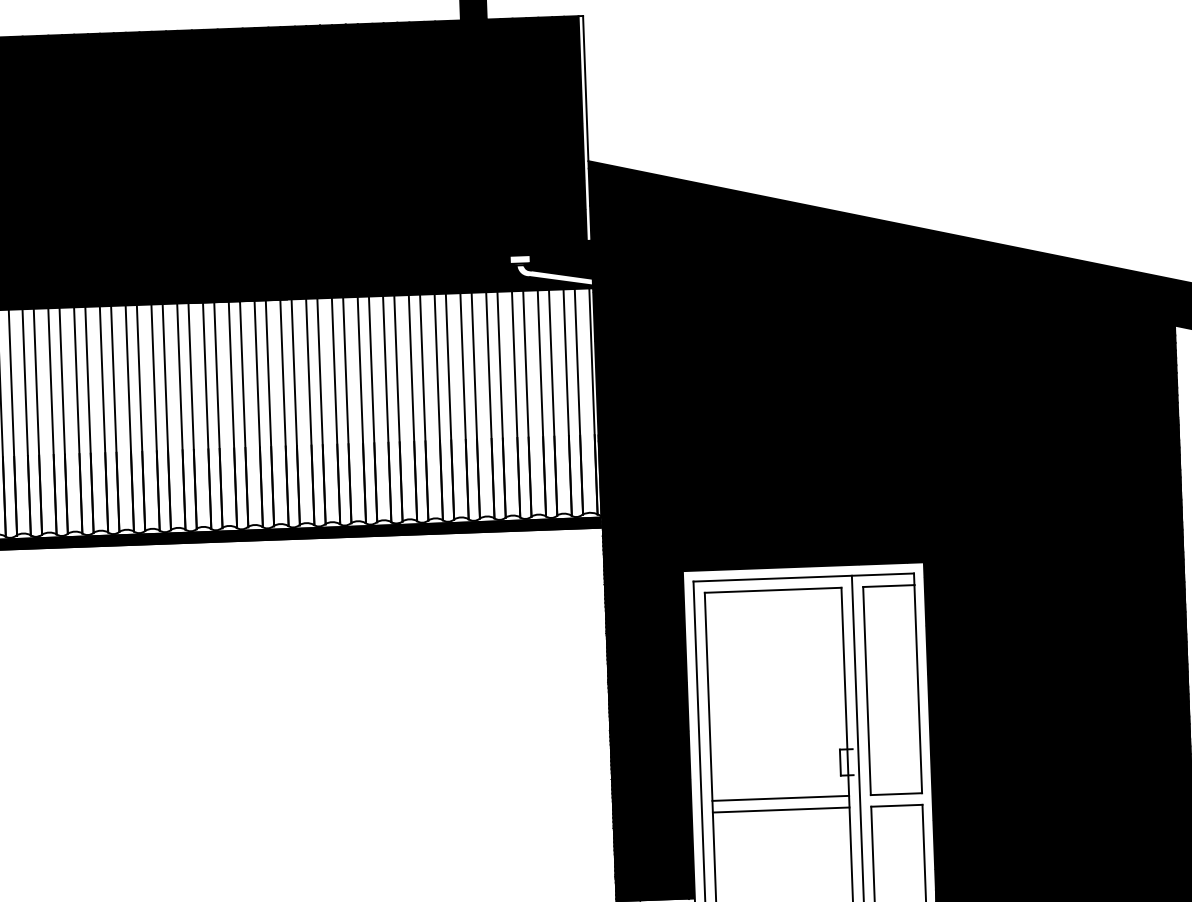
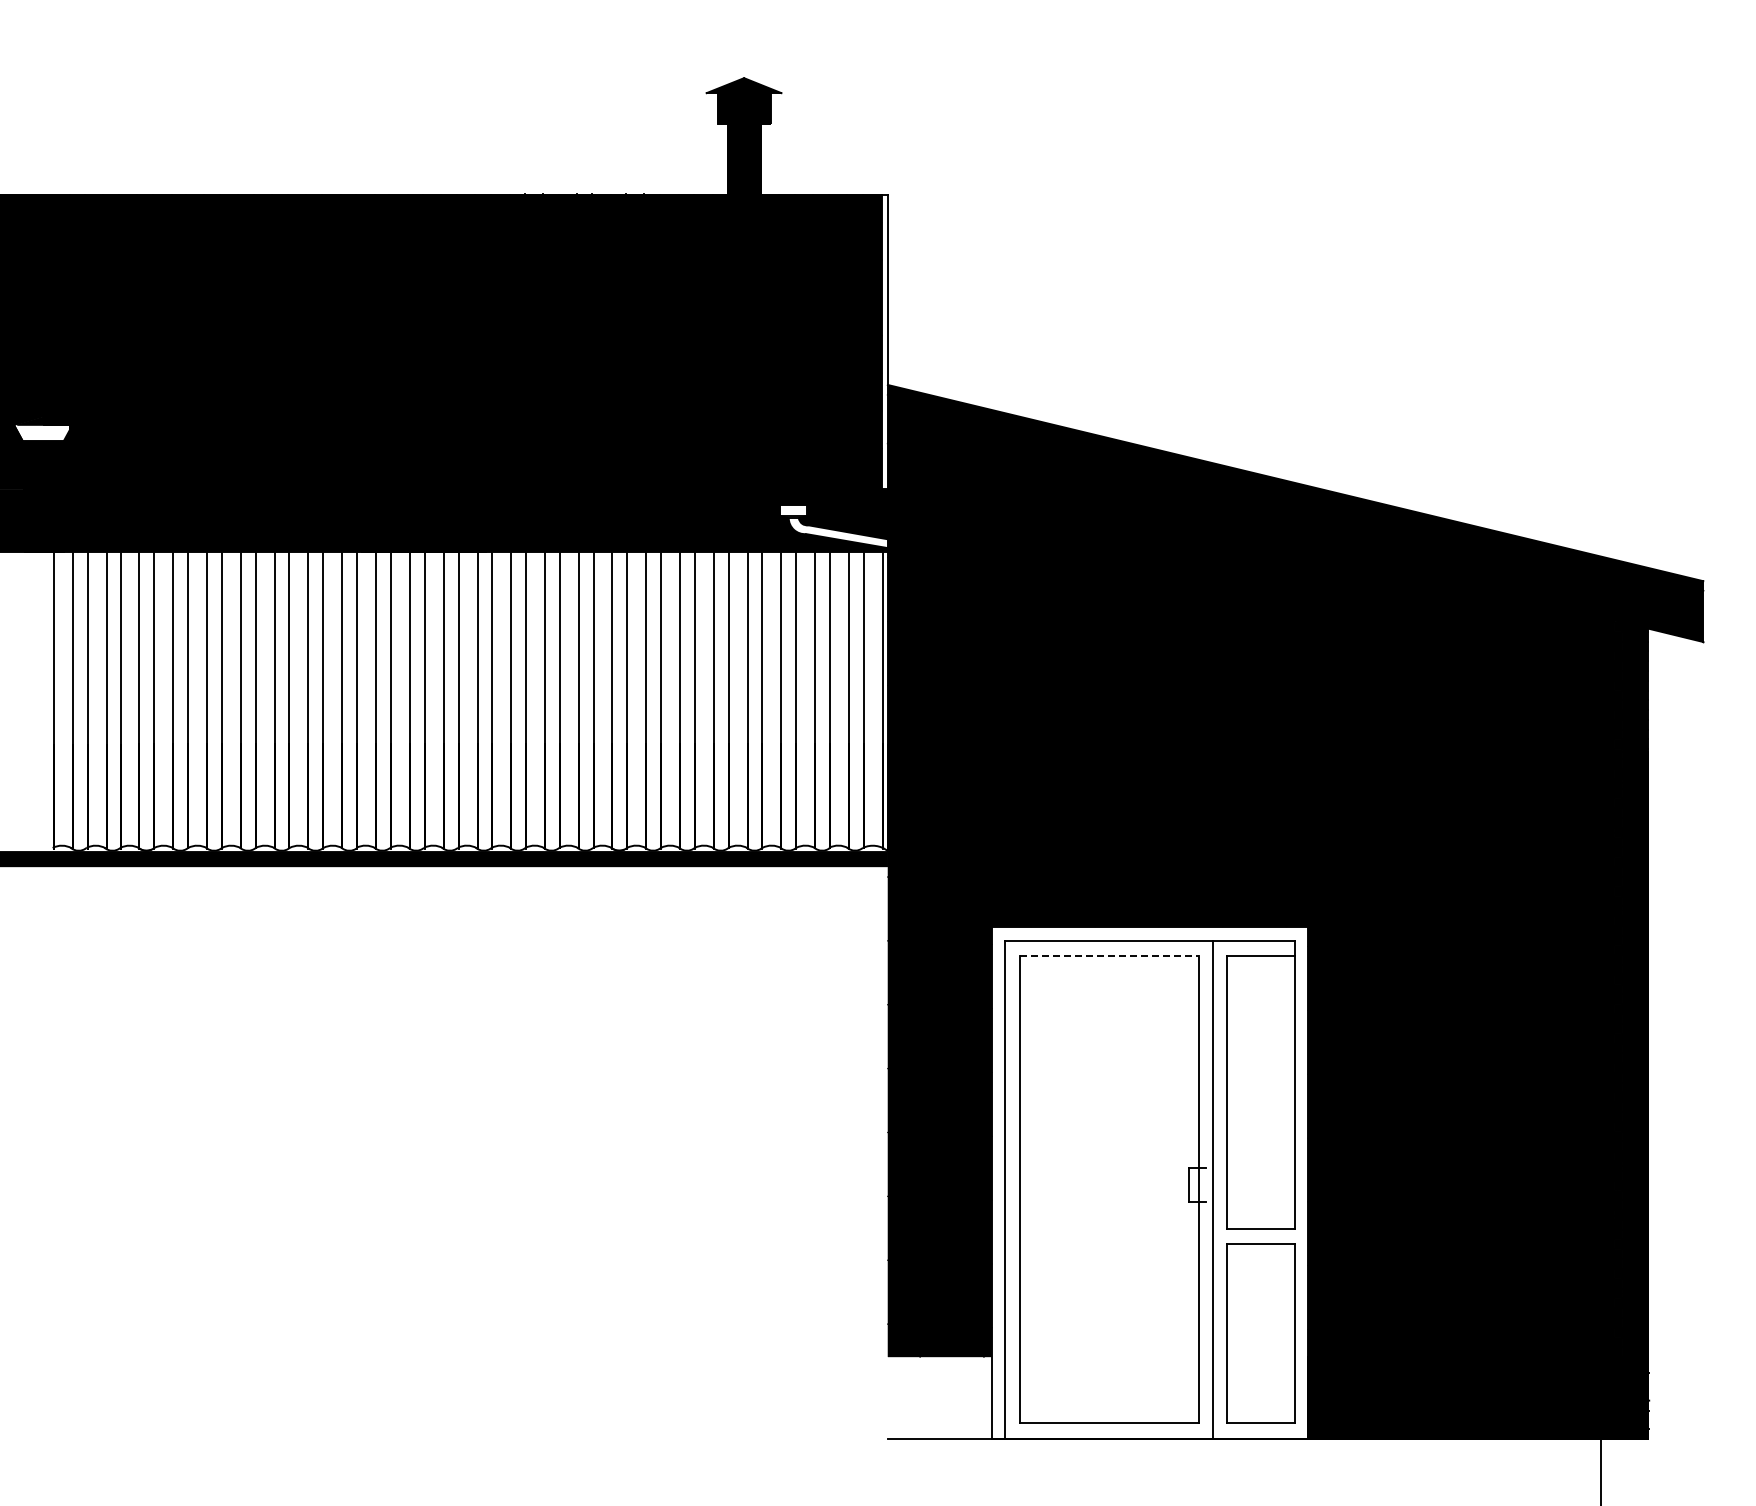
line: (773, 590) -> (1109, 956), solid -> dashed
line: (780, 798) -> (1108, 1229), removed
line: (780, 810) -> (1108, 1244), removed

